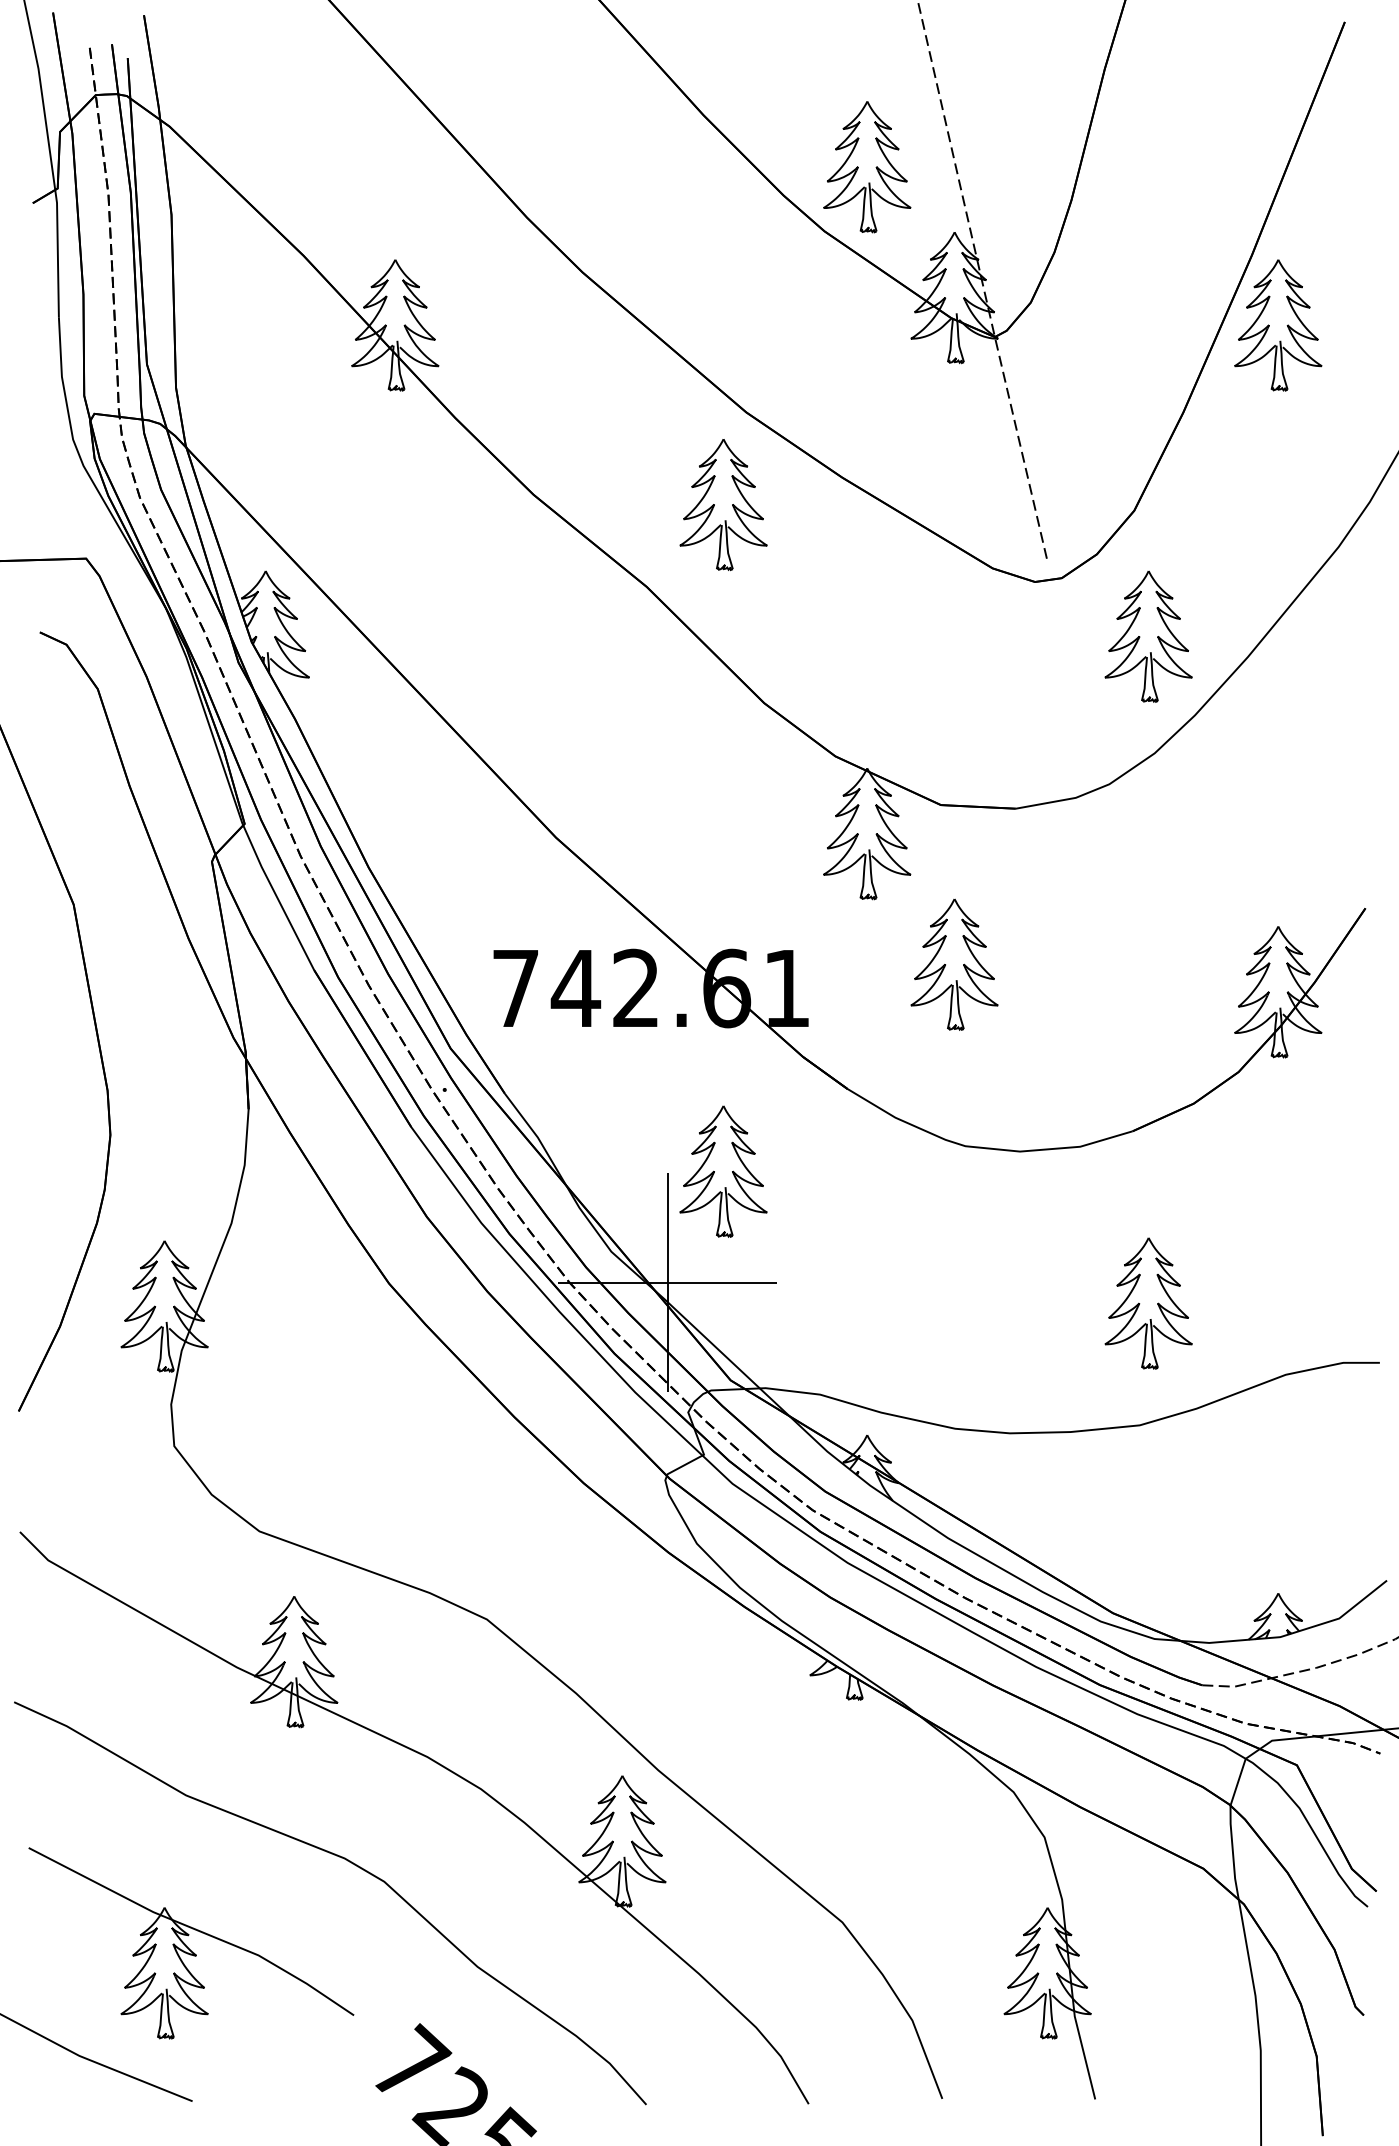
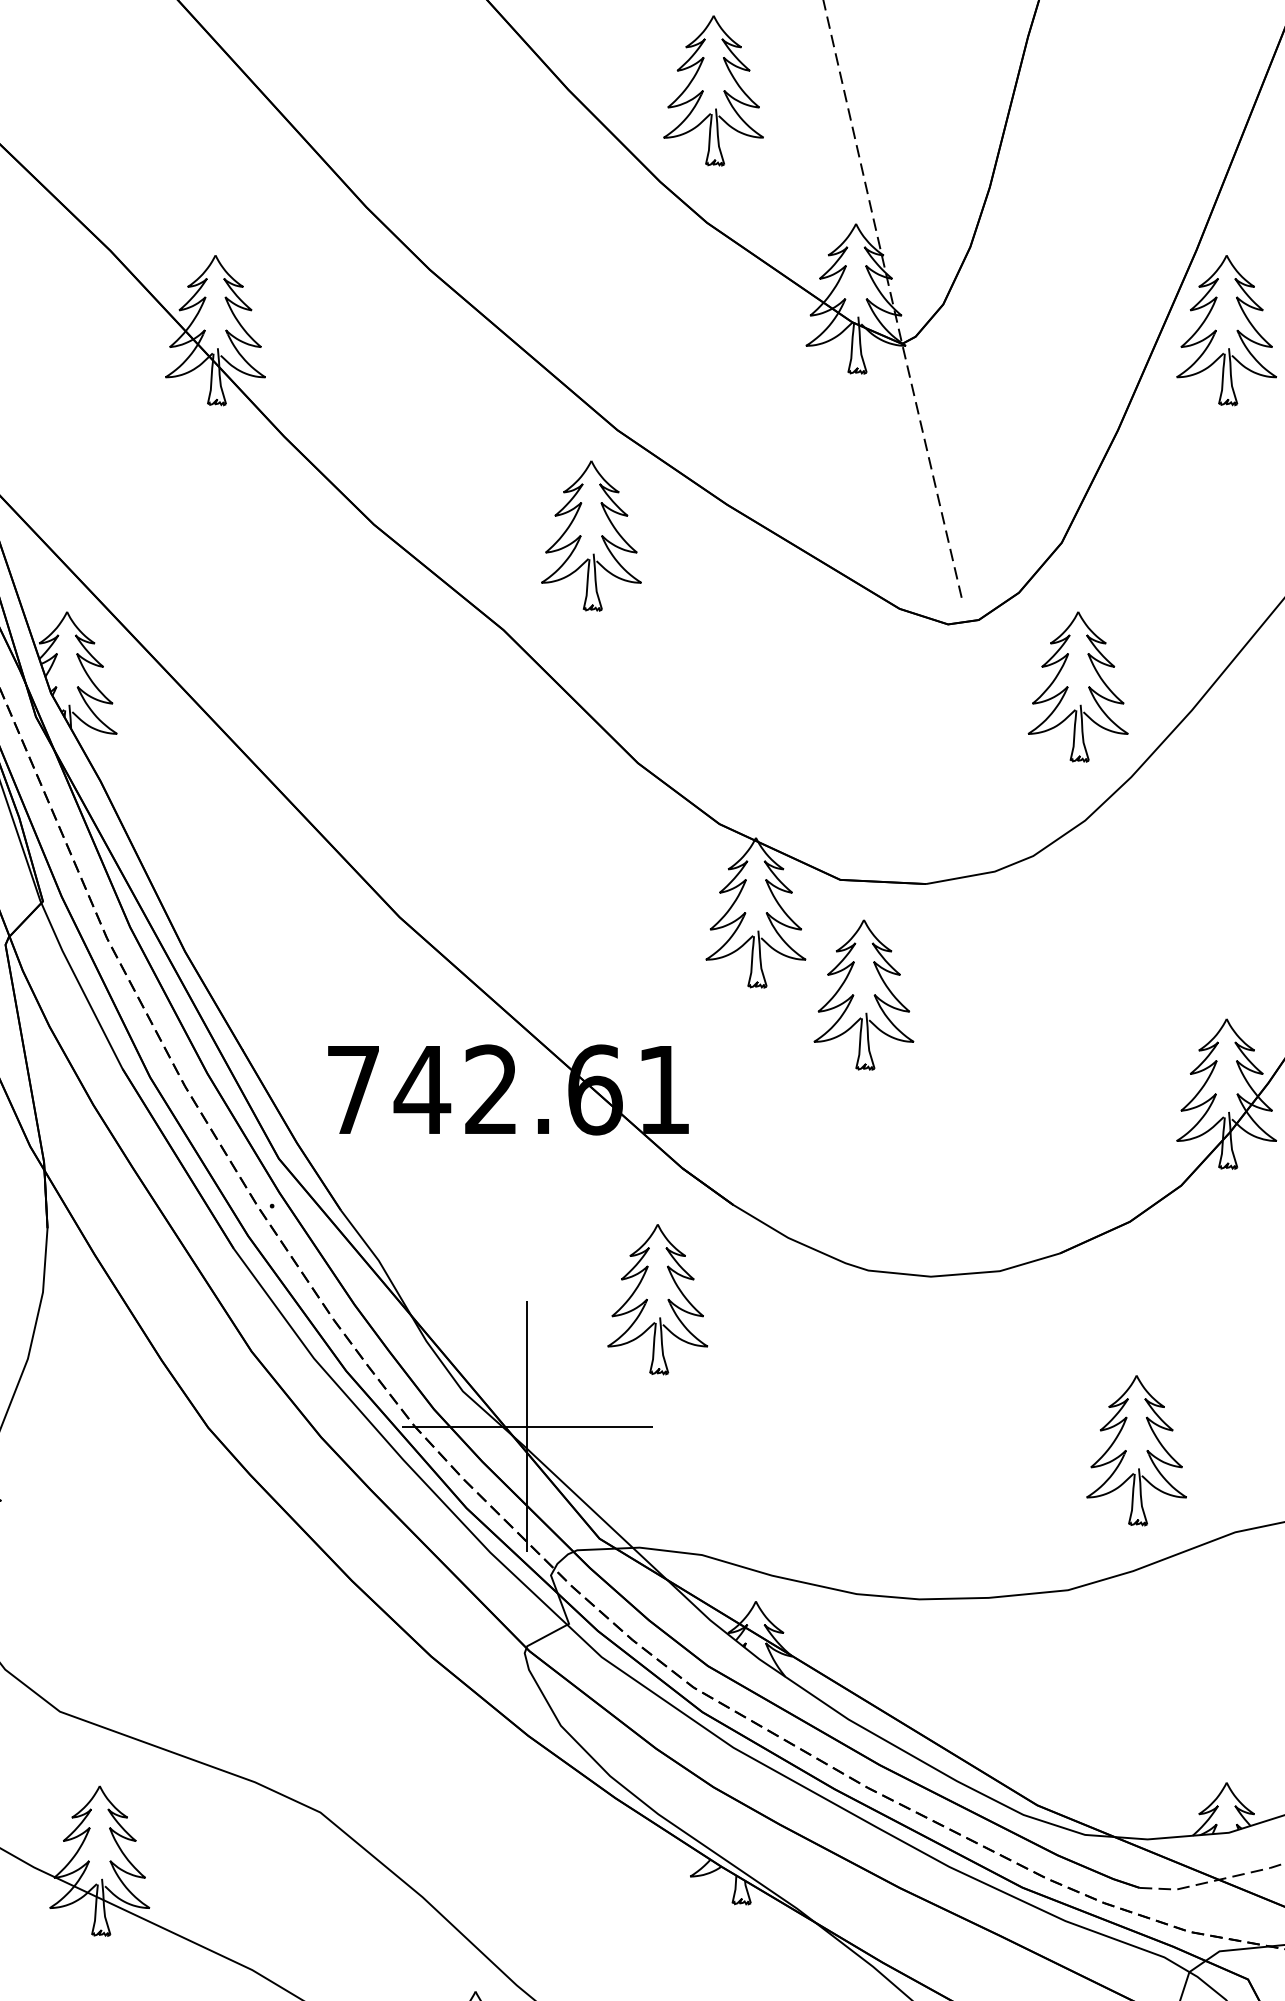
part: (867, 167) -> (713, 91), moved
part: (954, 964) -> (863, 994), moved
part: (723, 1171) -> (657, 1299), moved
part: (1148, 1303) -> (1136, 1450), moved

